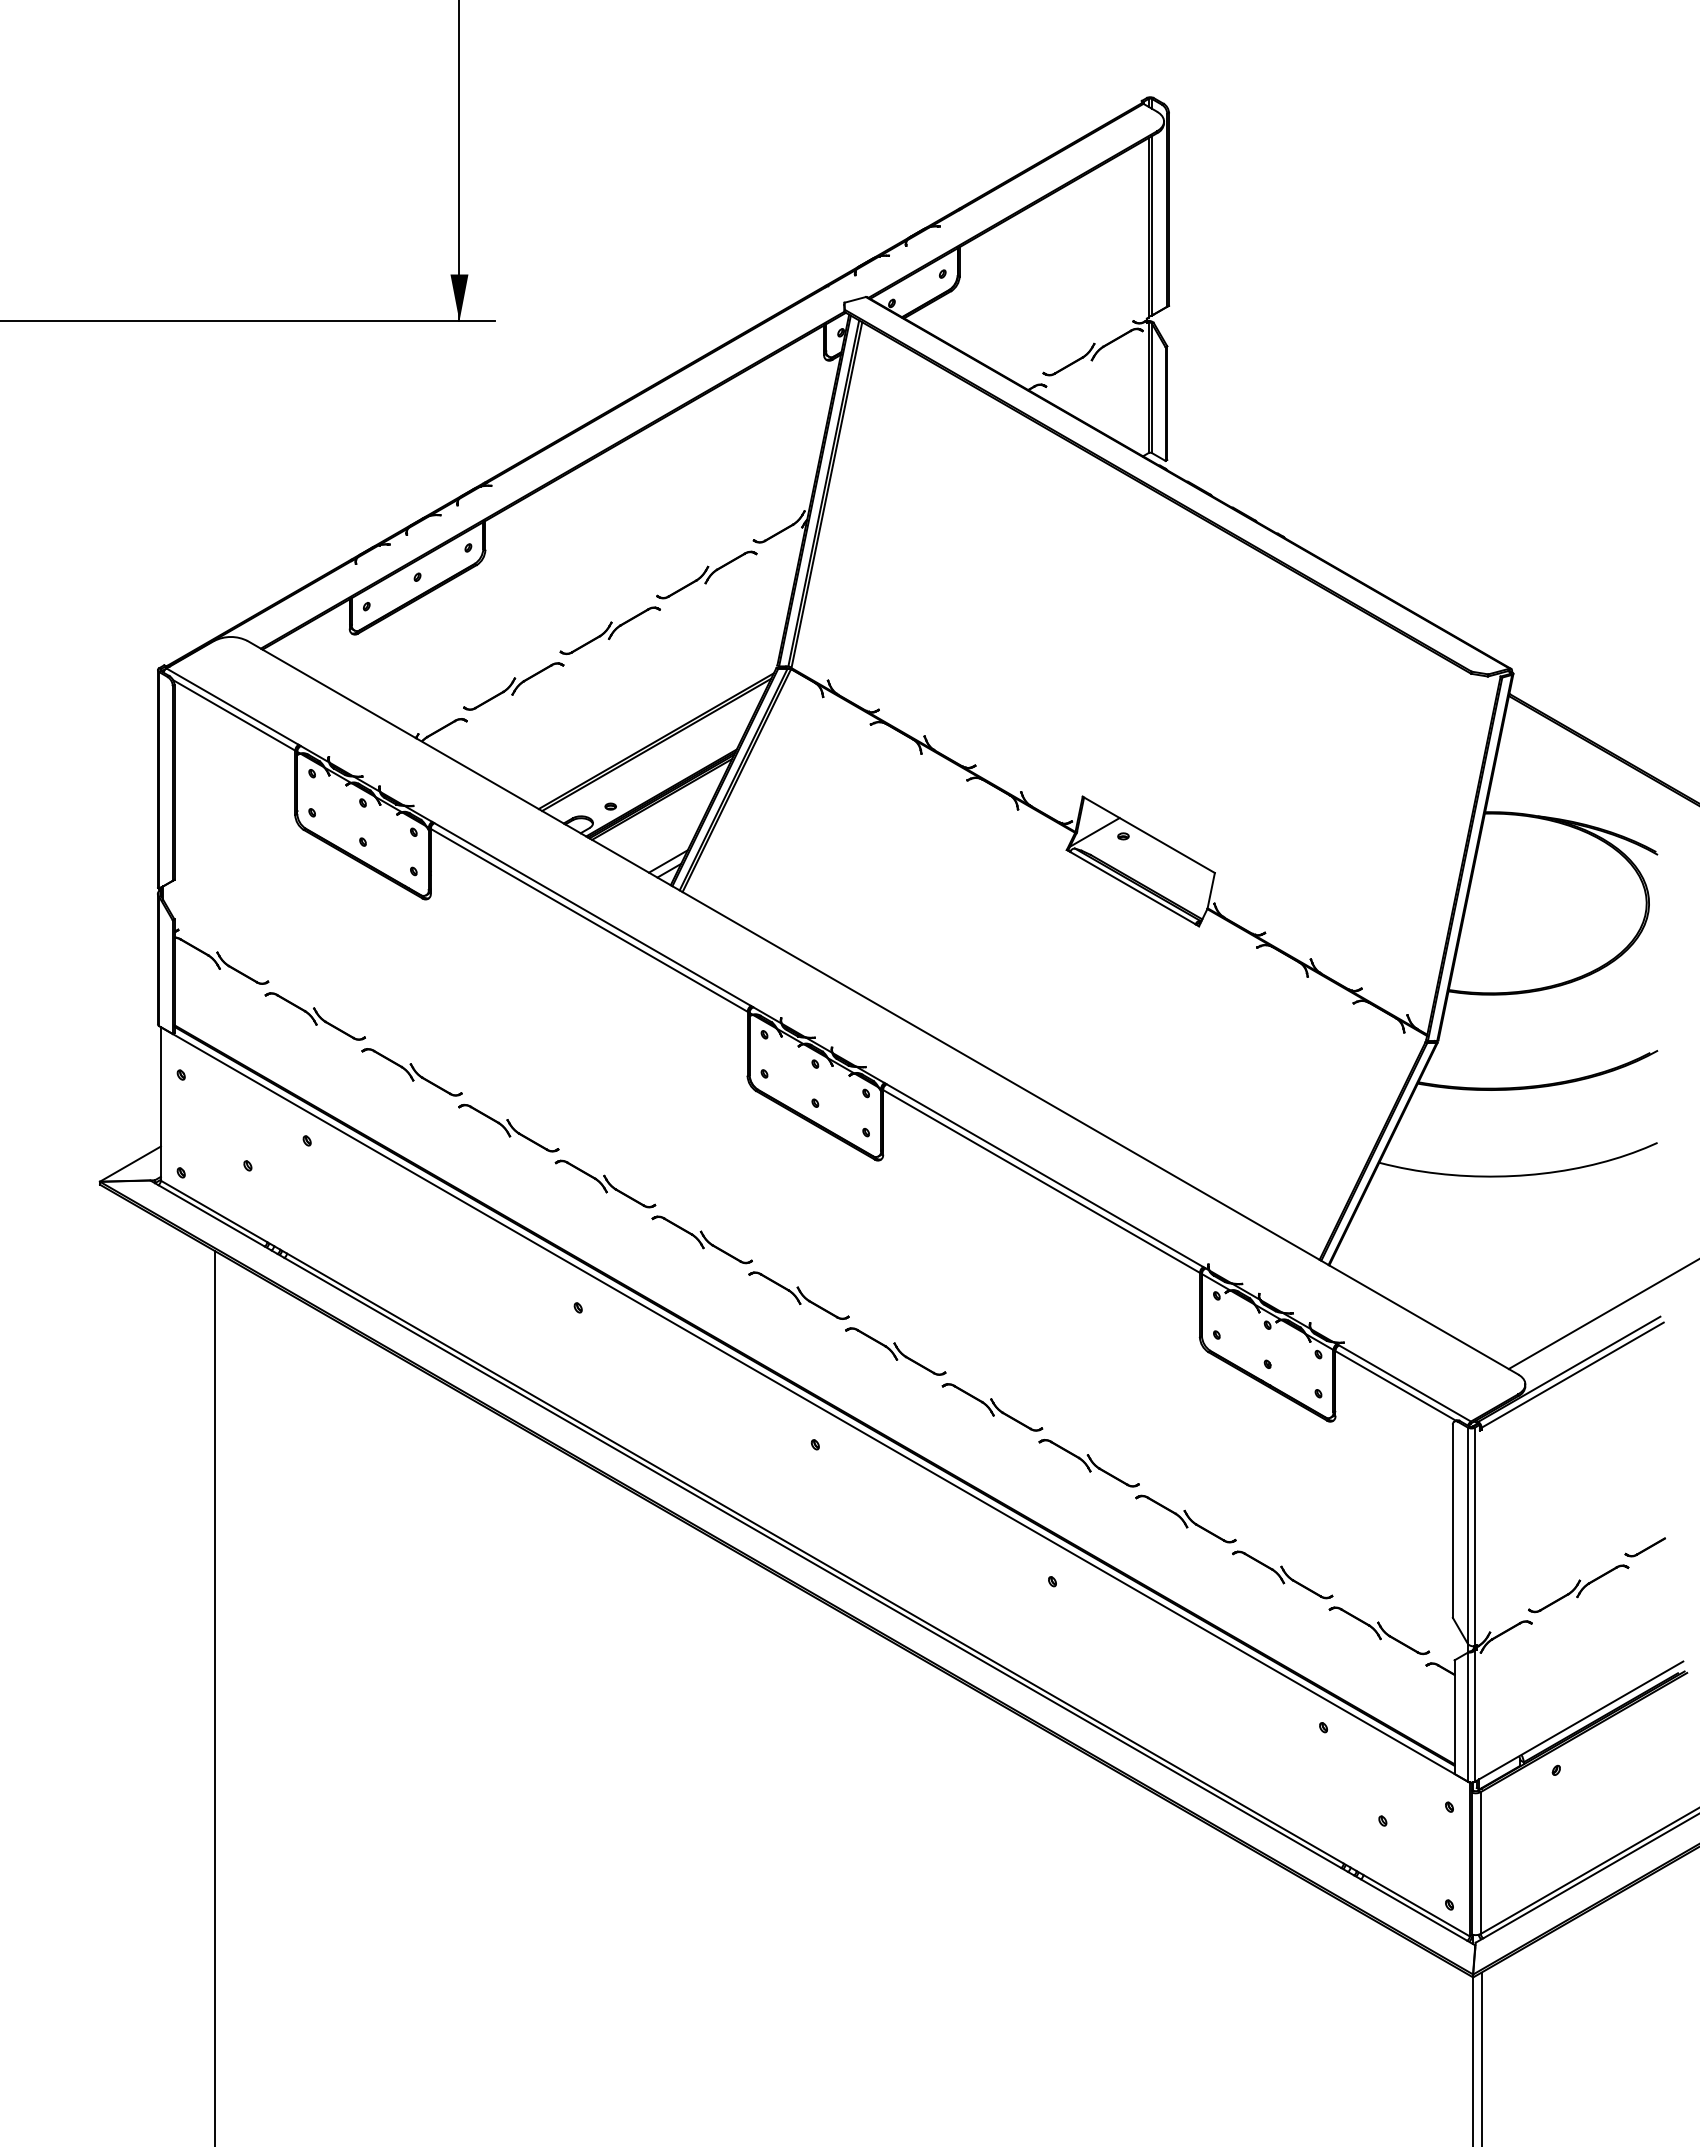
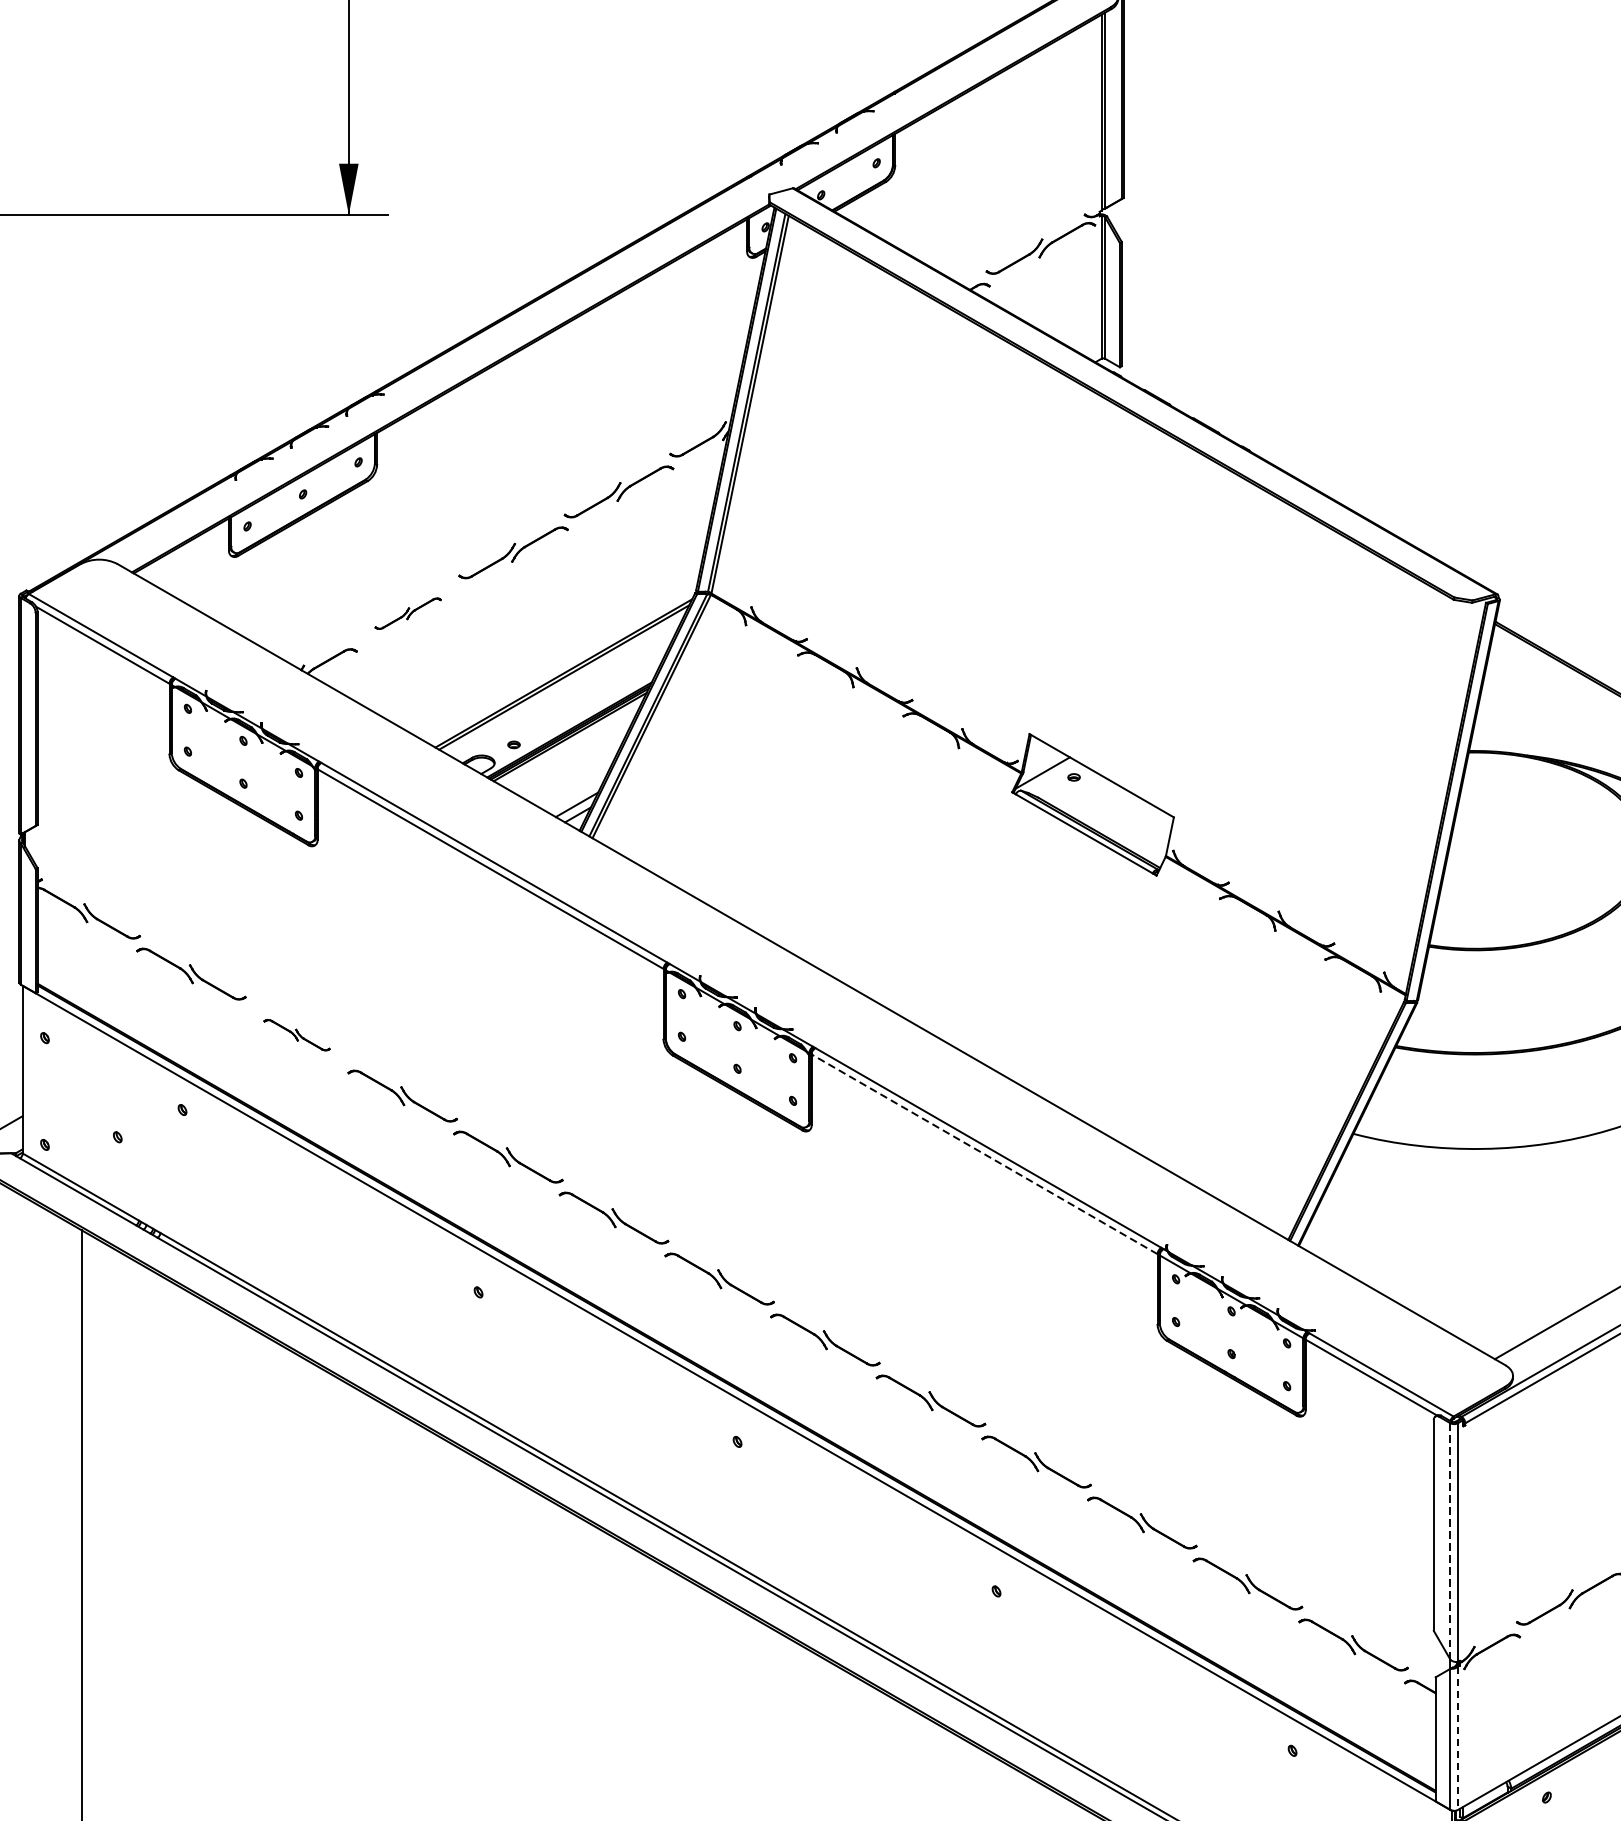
part: (513, 686) -> (407, 613), size x0.6
part: (411, 1072) -> (296, 1035), size x0.6
line: (1041, 1181) -> (984, 1154), solid -> dashed
line: (1468, 1536) -> (1450, 1542), solid -> dashed
line: (1474, 1716) -> (1457, 1738), solid -> dashed

